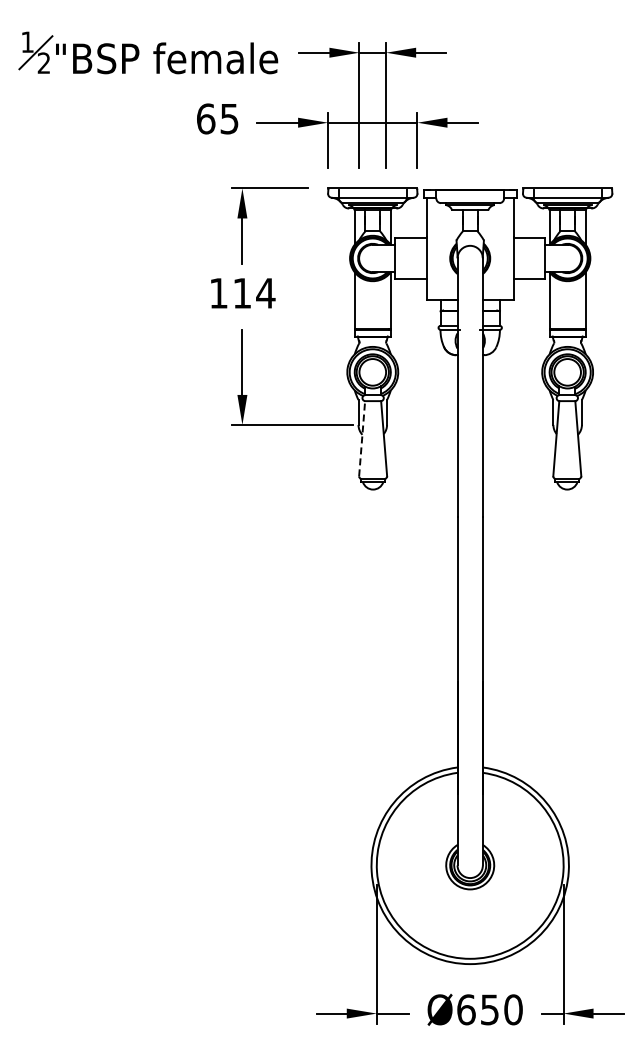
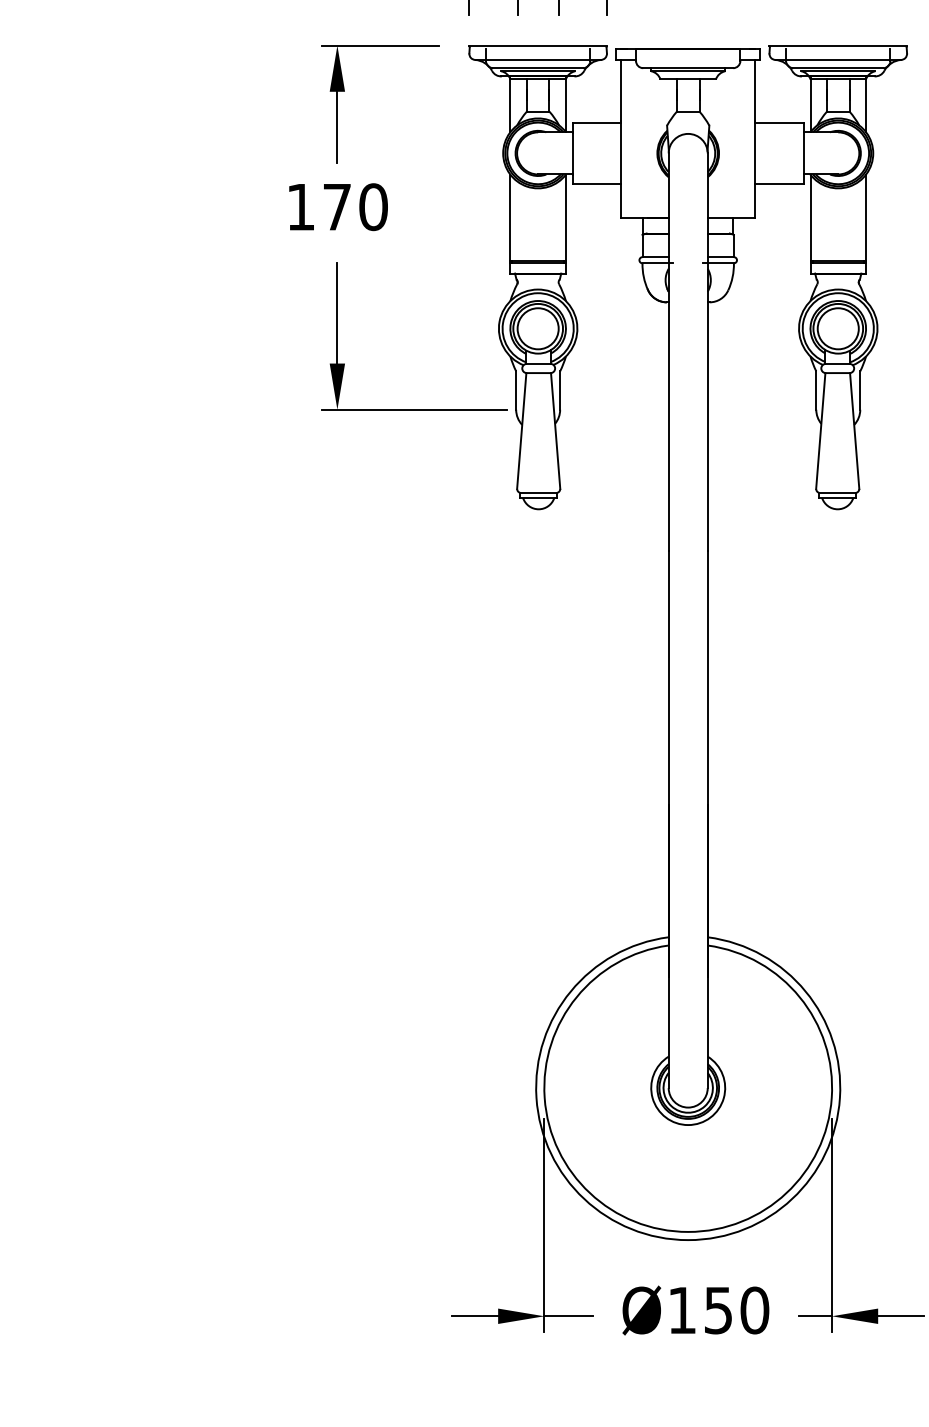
text: (254, 292) -> (356, 205), 114 -> 170
line: (362, 438) -> (522, 430), dashed -> solid
text: (466, 1009) -> (682, 1309), Ø650 -> Ø150

